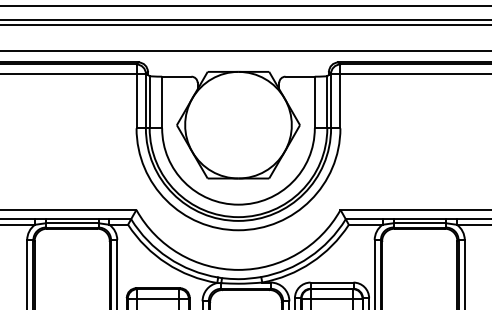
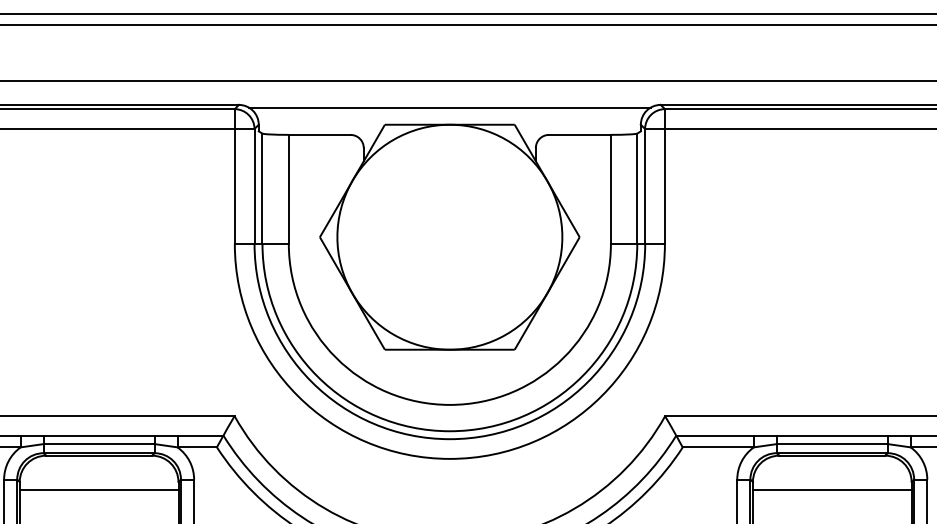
line: (238, 63) -> (449, 107), added
line: (71, 244) -> (97, 488), added
line: (419, 244) -> (831, 488), added

